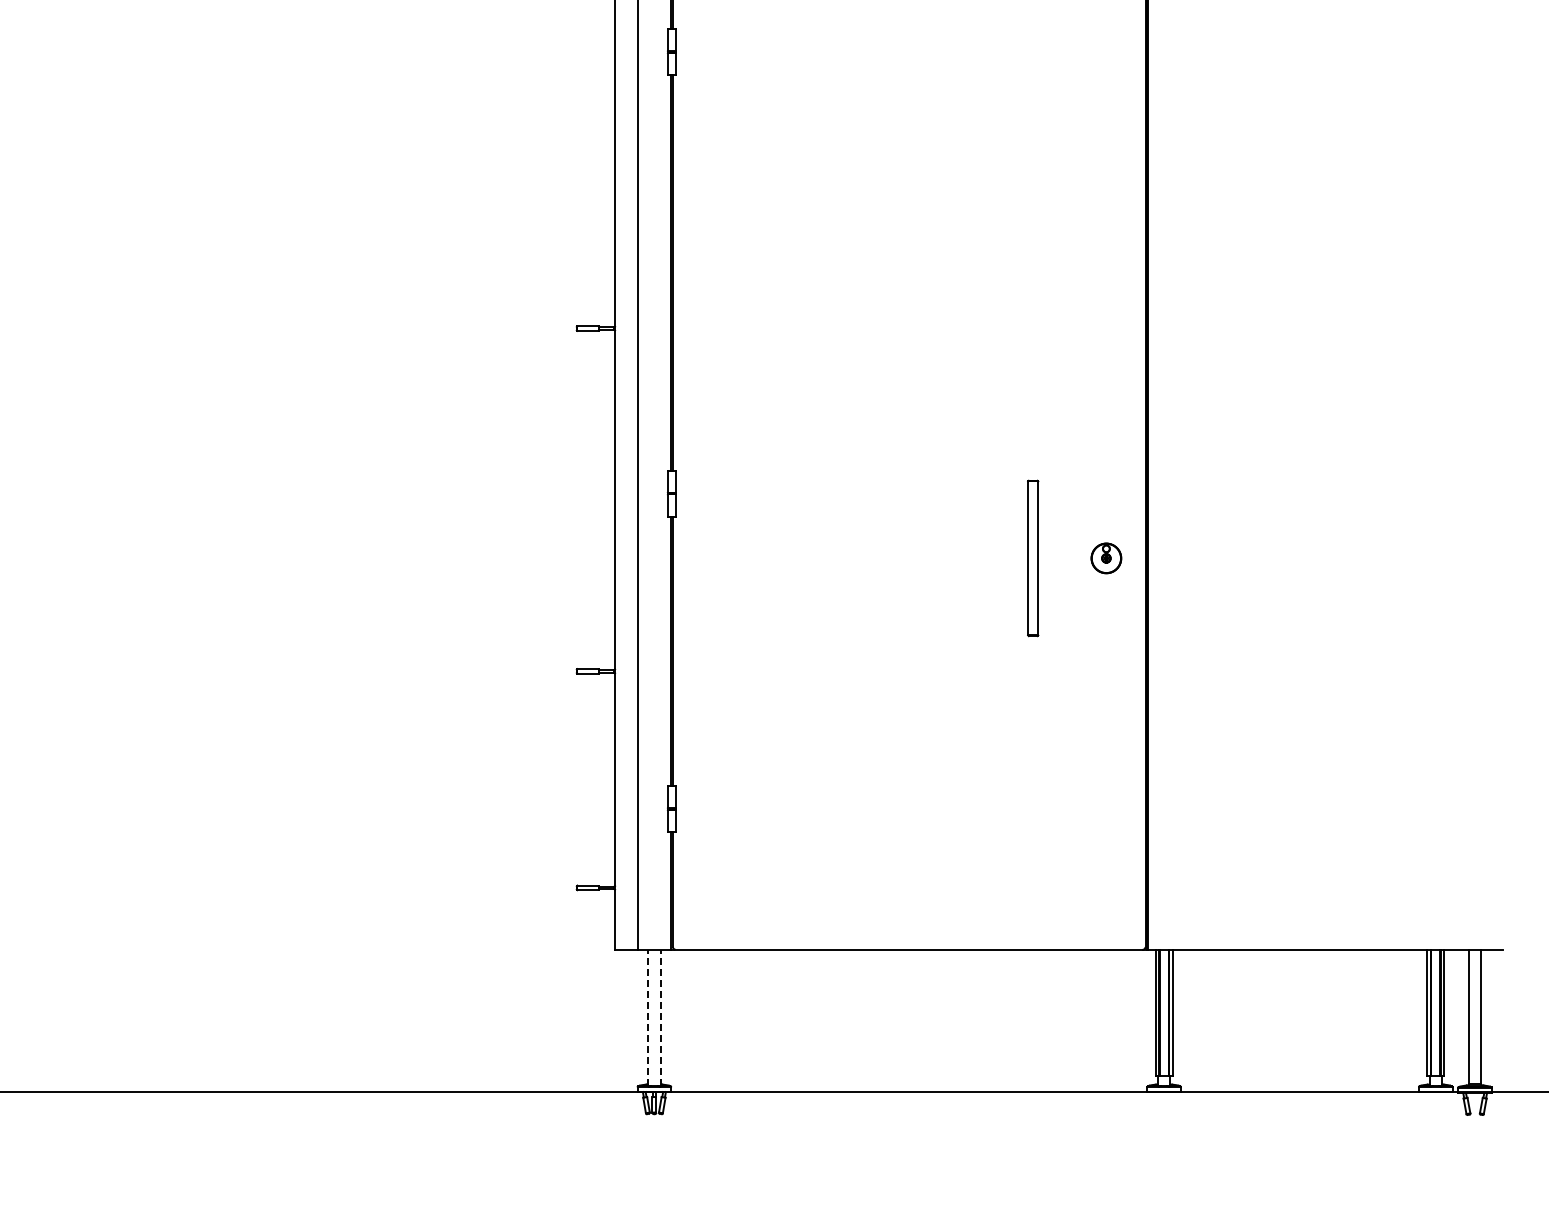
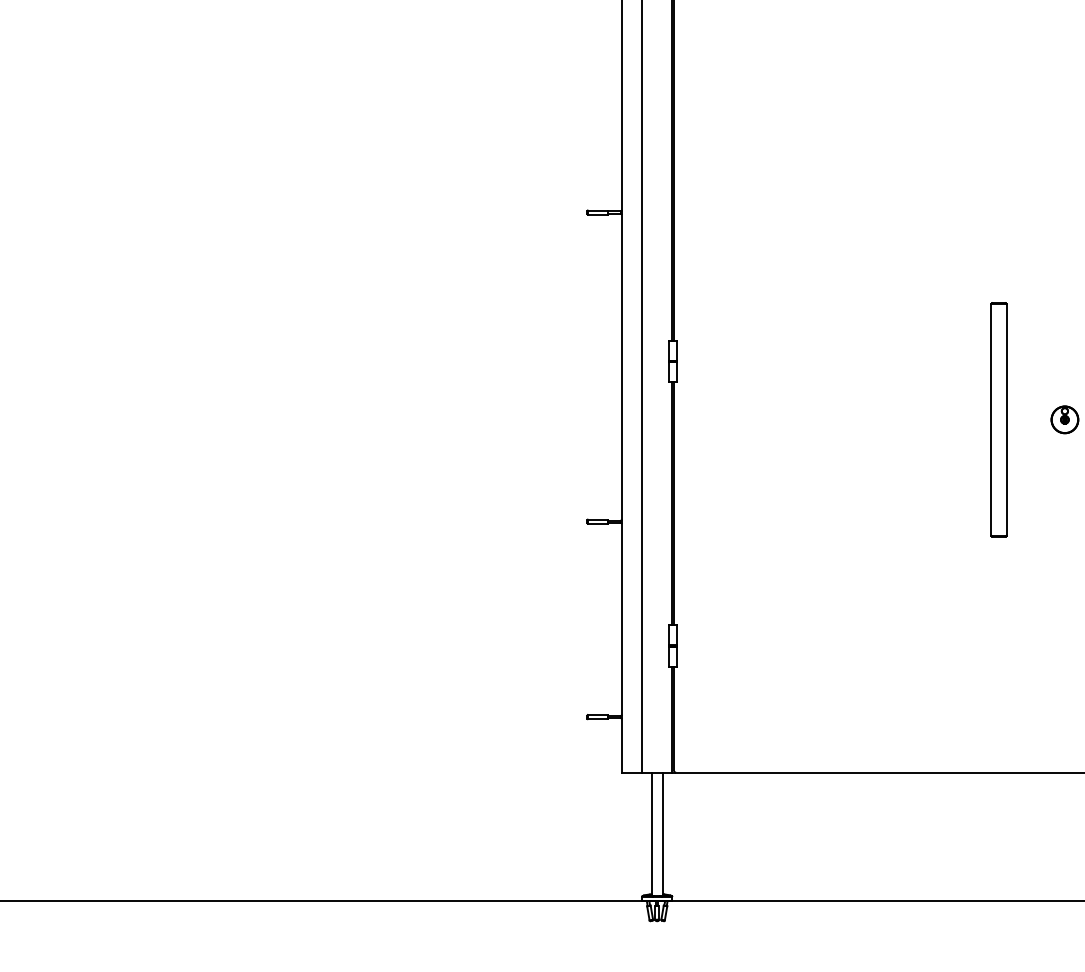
part: (1032, 558) -> (998, 419), size x1.67
line: (648, 1017) -> (651, 833), dashed -> solid
line: (660, 1017) -> (662, 833), dashed -> solid

